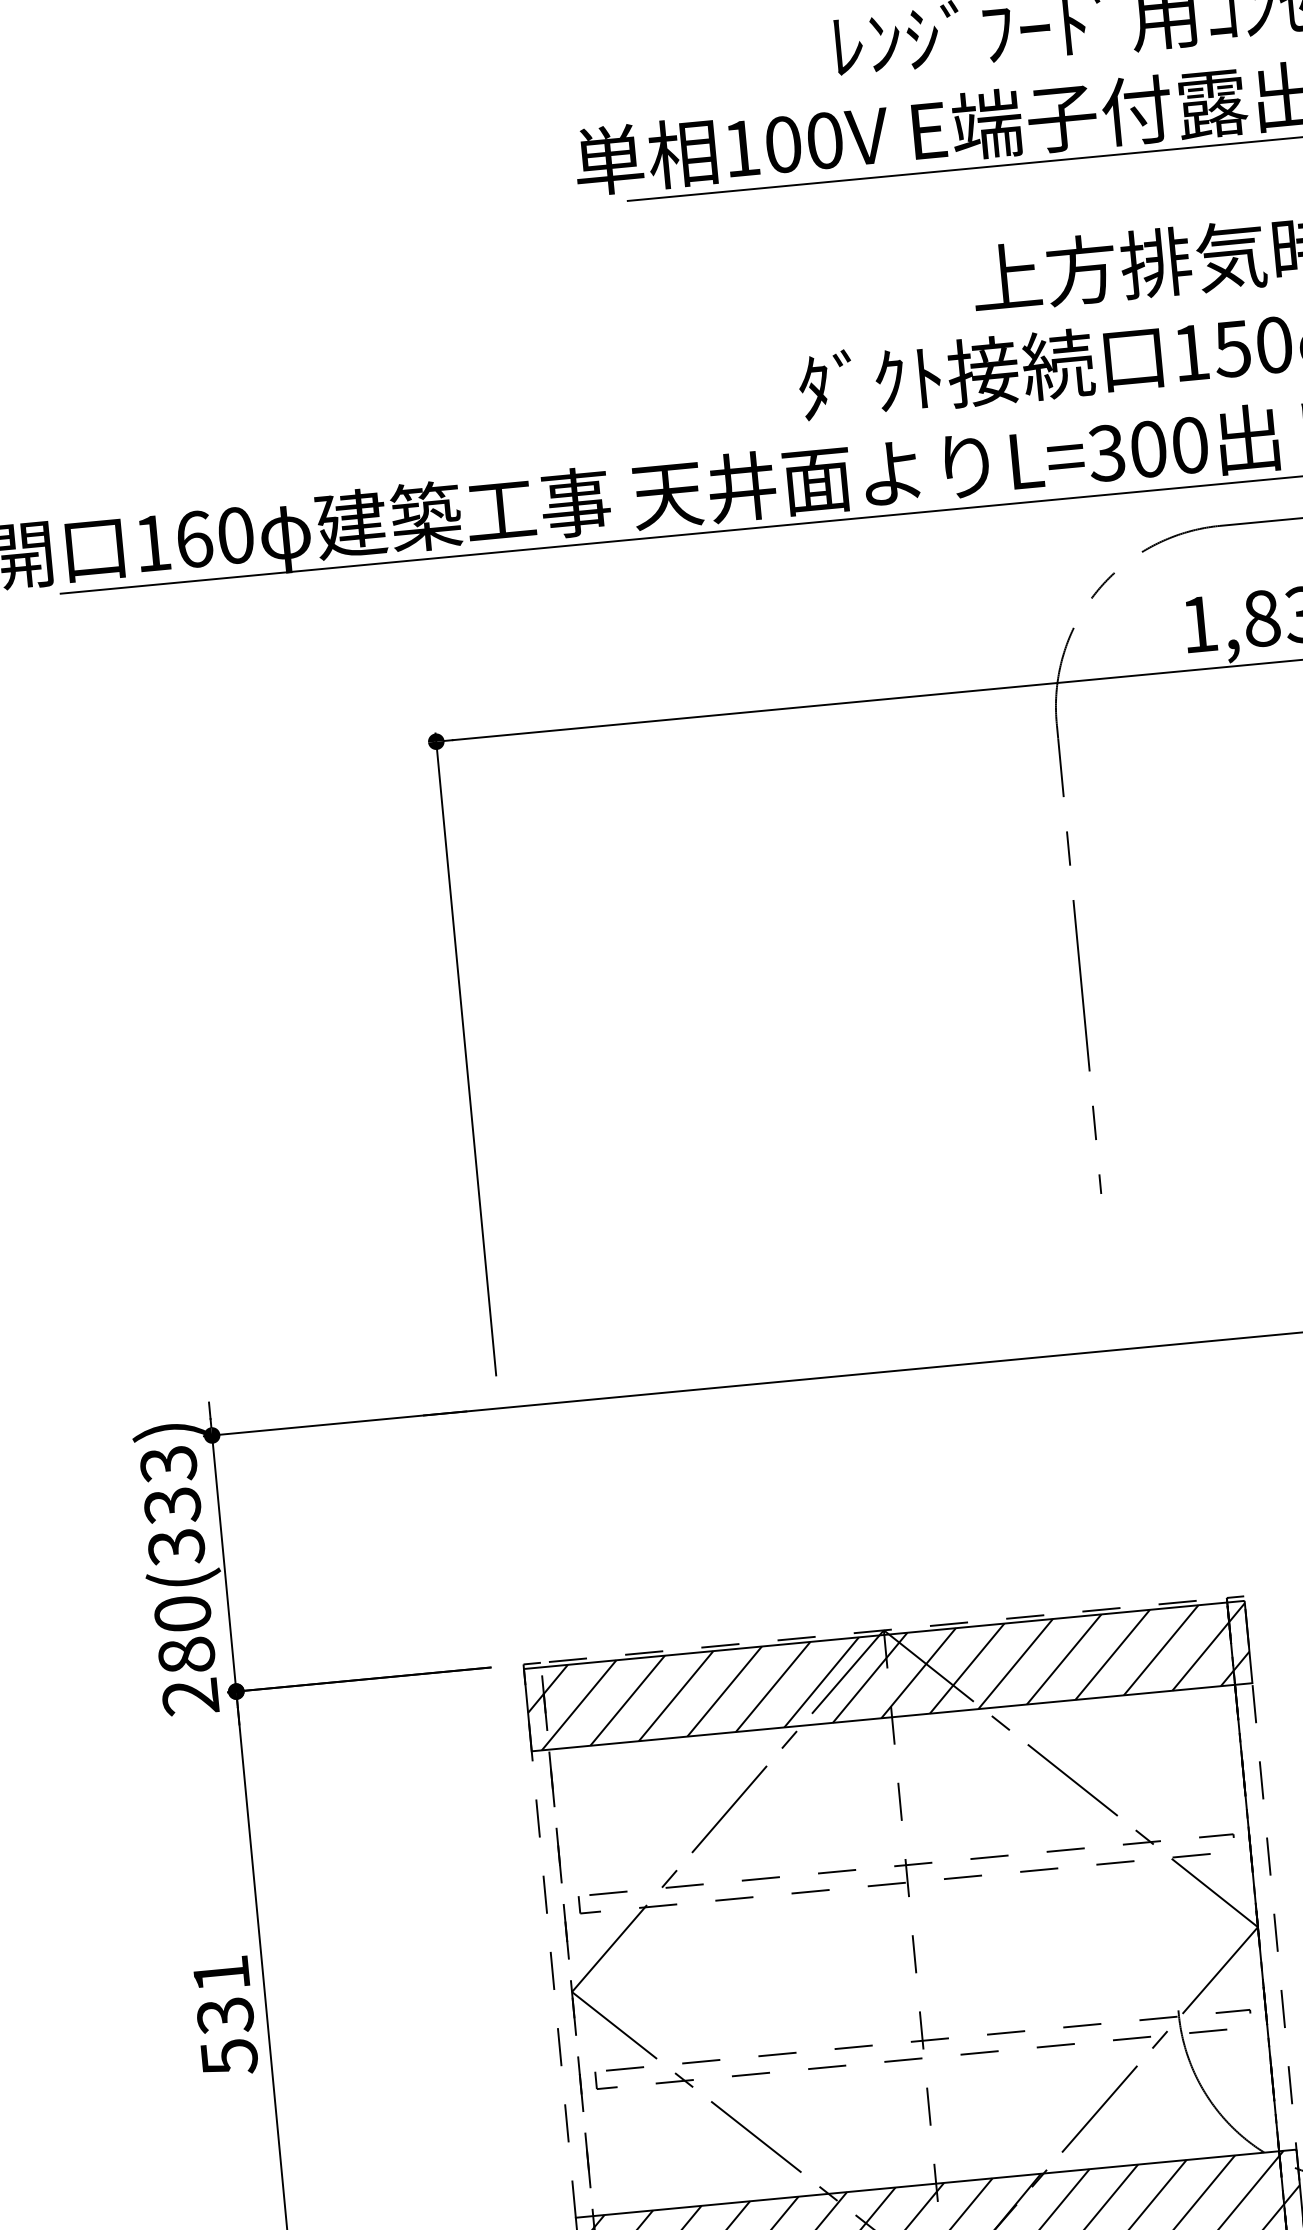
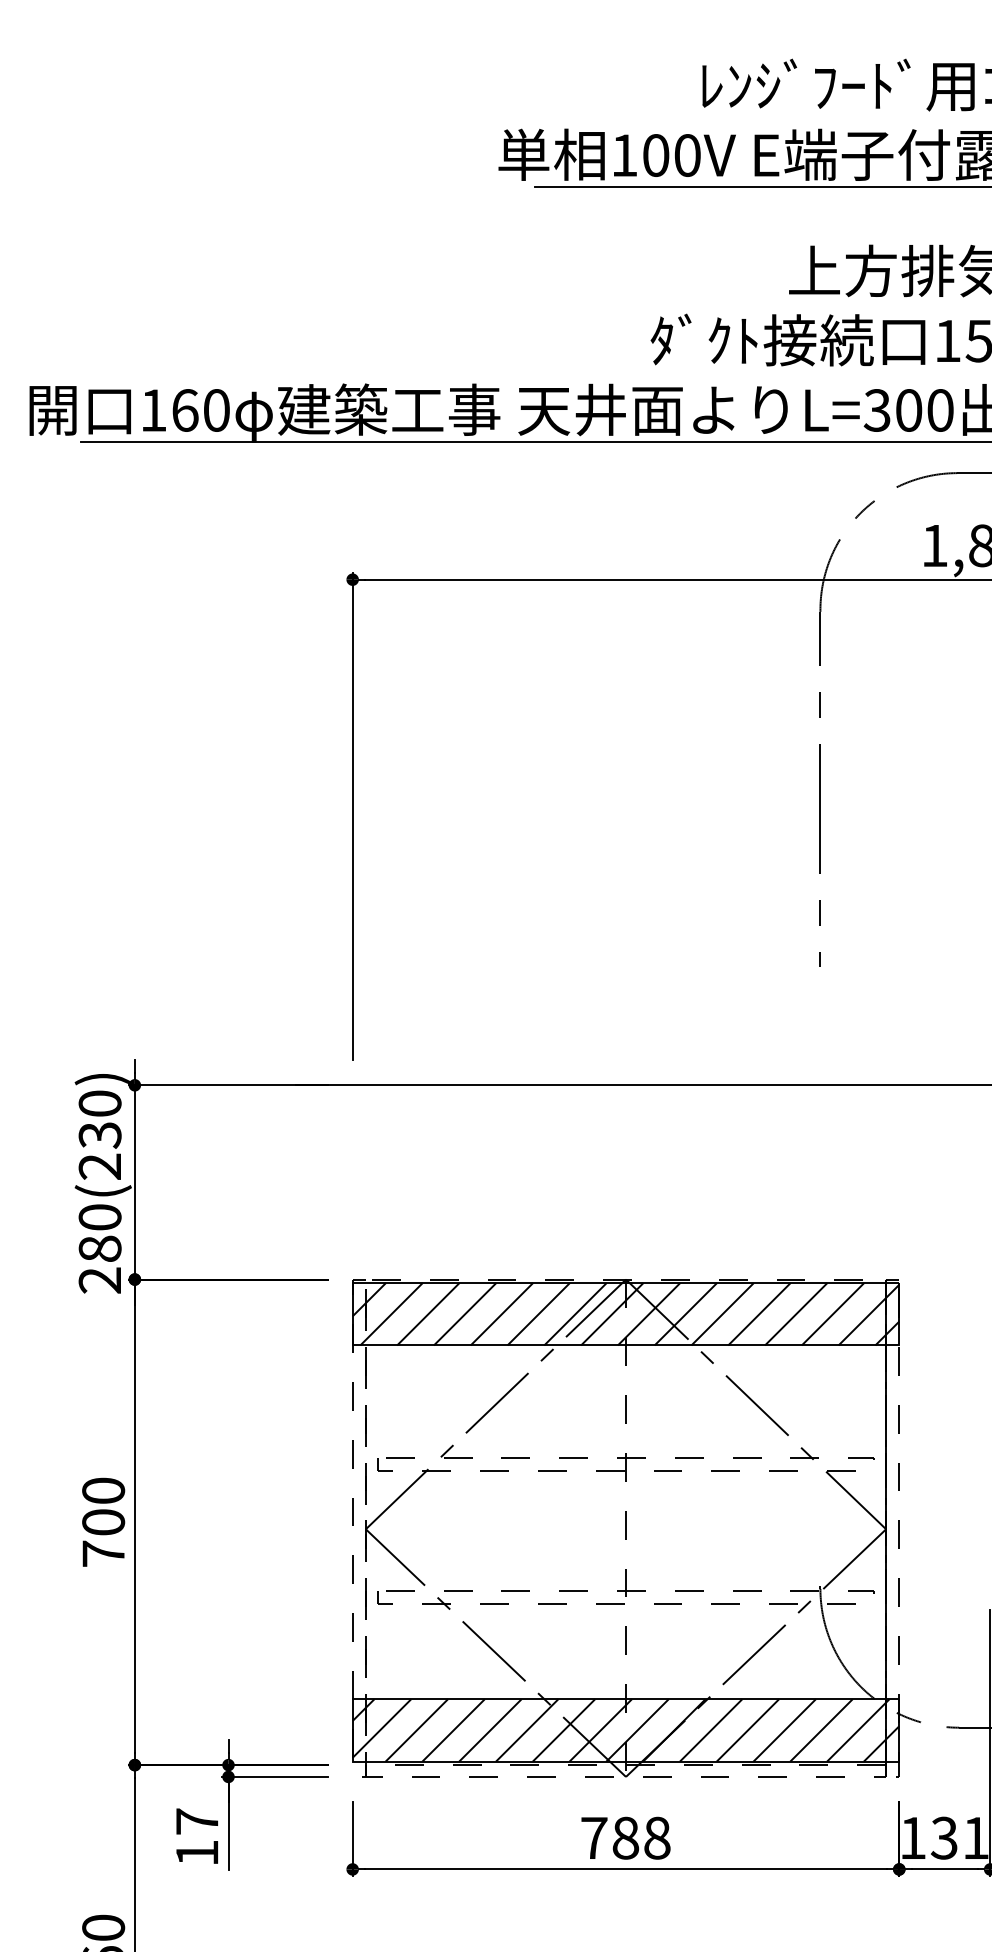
text: (171, 1506) -> (99, 1135), 280(333) -> 280(230)
text: (225, 2015) -> (103, 1522), 531 -> 700

